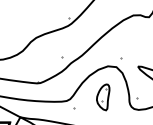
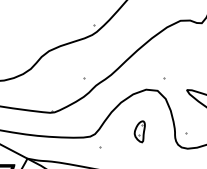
part: (103, 97) -> (140, 131), size x0.6

